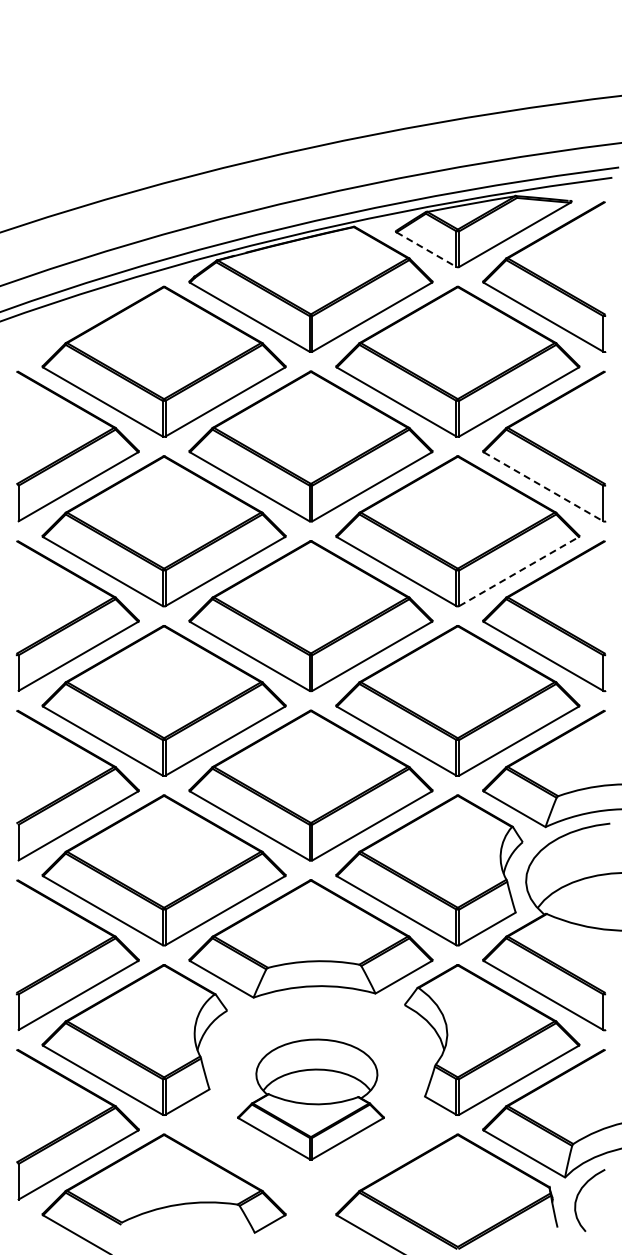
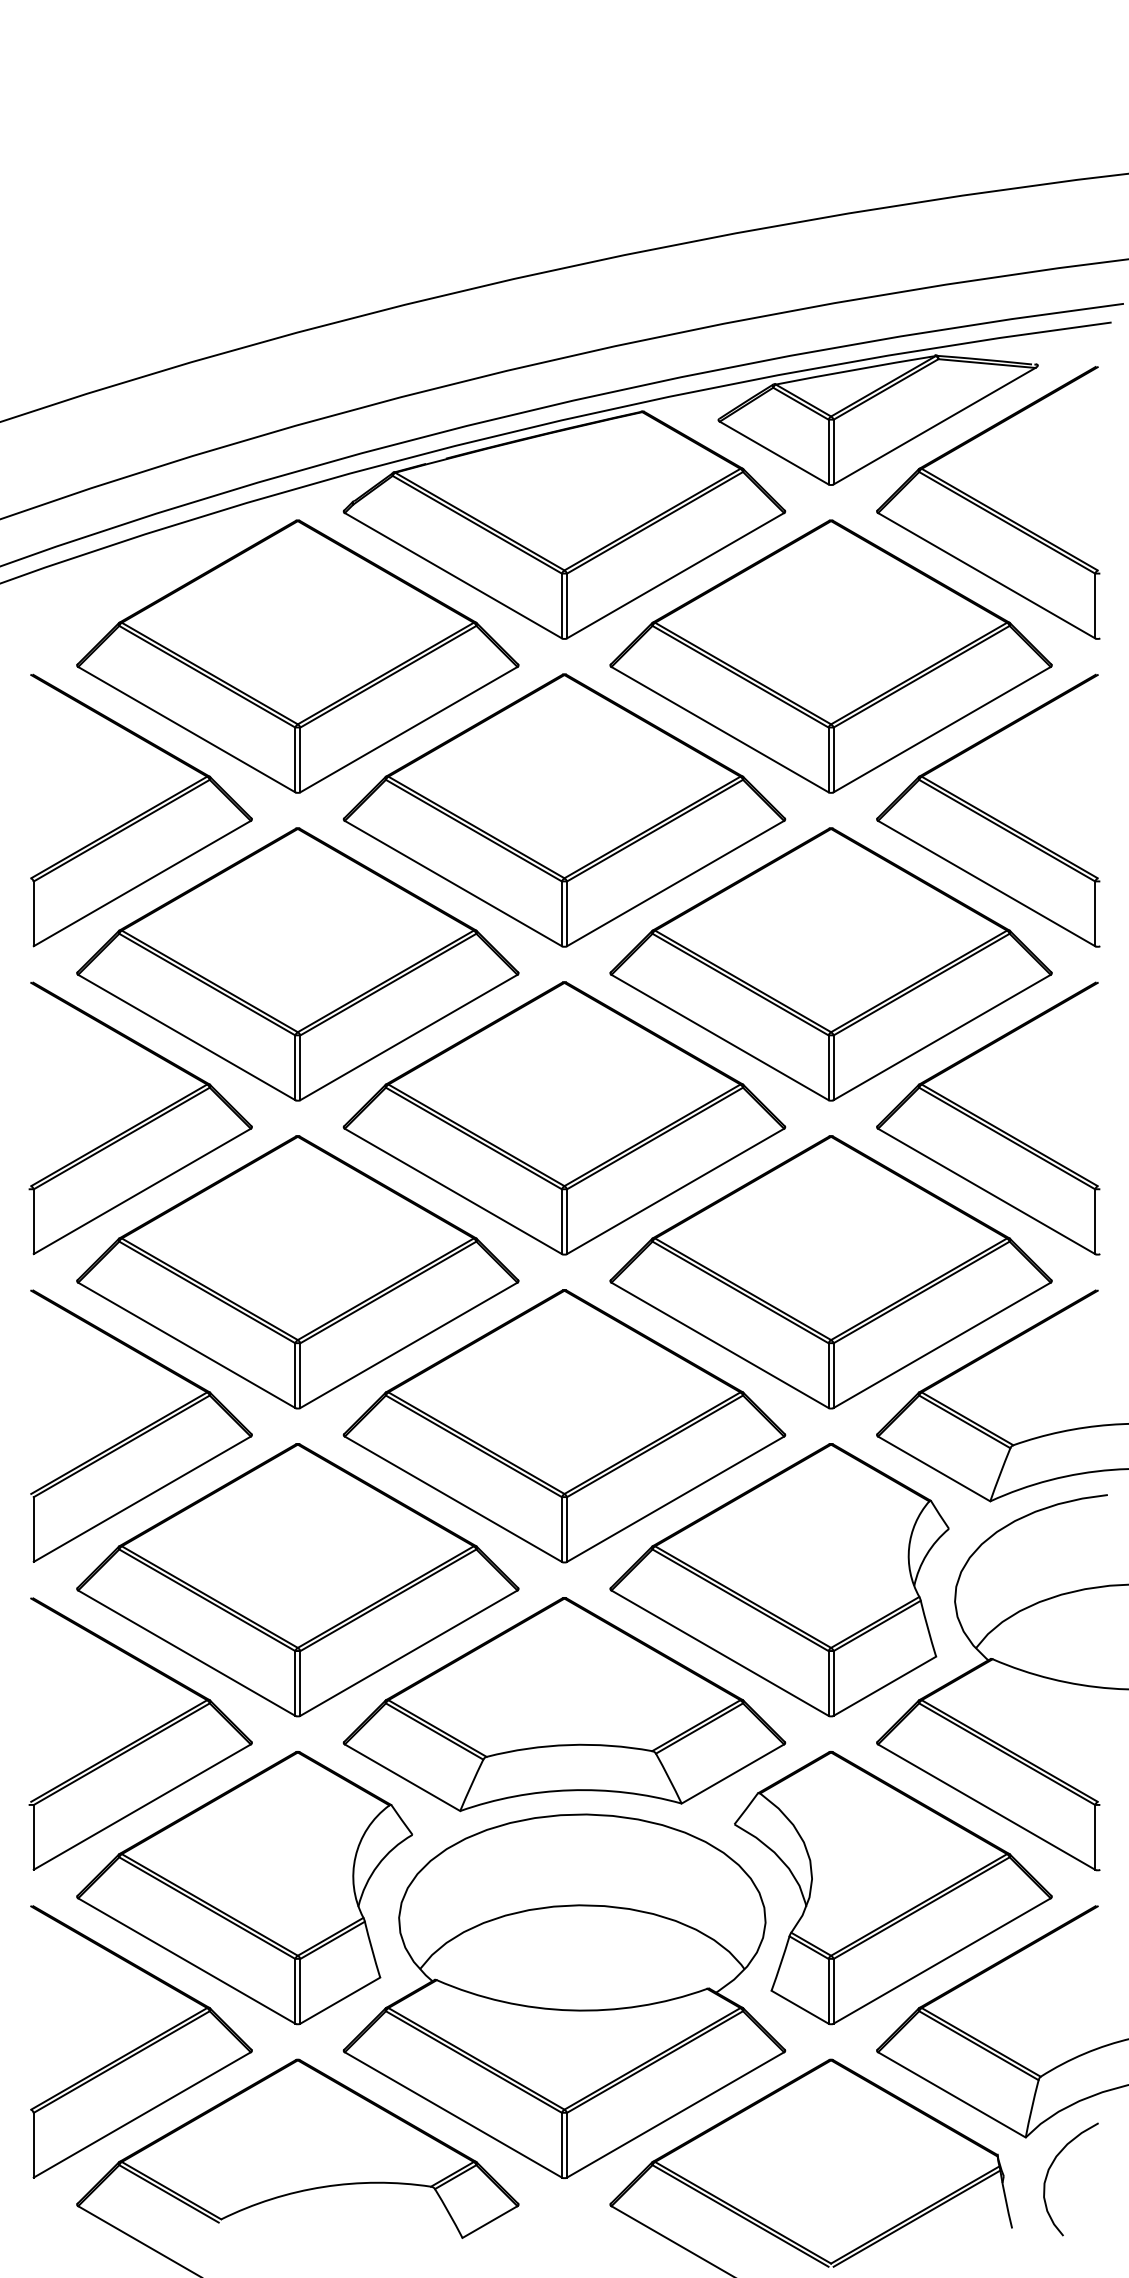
line: (426, 249) -> (774, 452), dashed -> solid
line: (543, 487) -> (986, 884), dashed -> solid
line: (519, 571) -> (943, 1037), dashed -> solid
part: (310, 1099) -> (563, 1995), size x1.67

